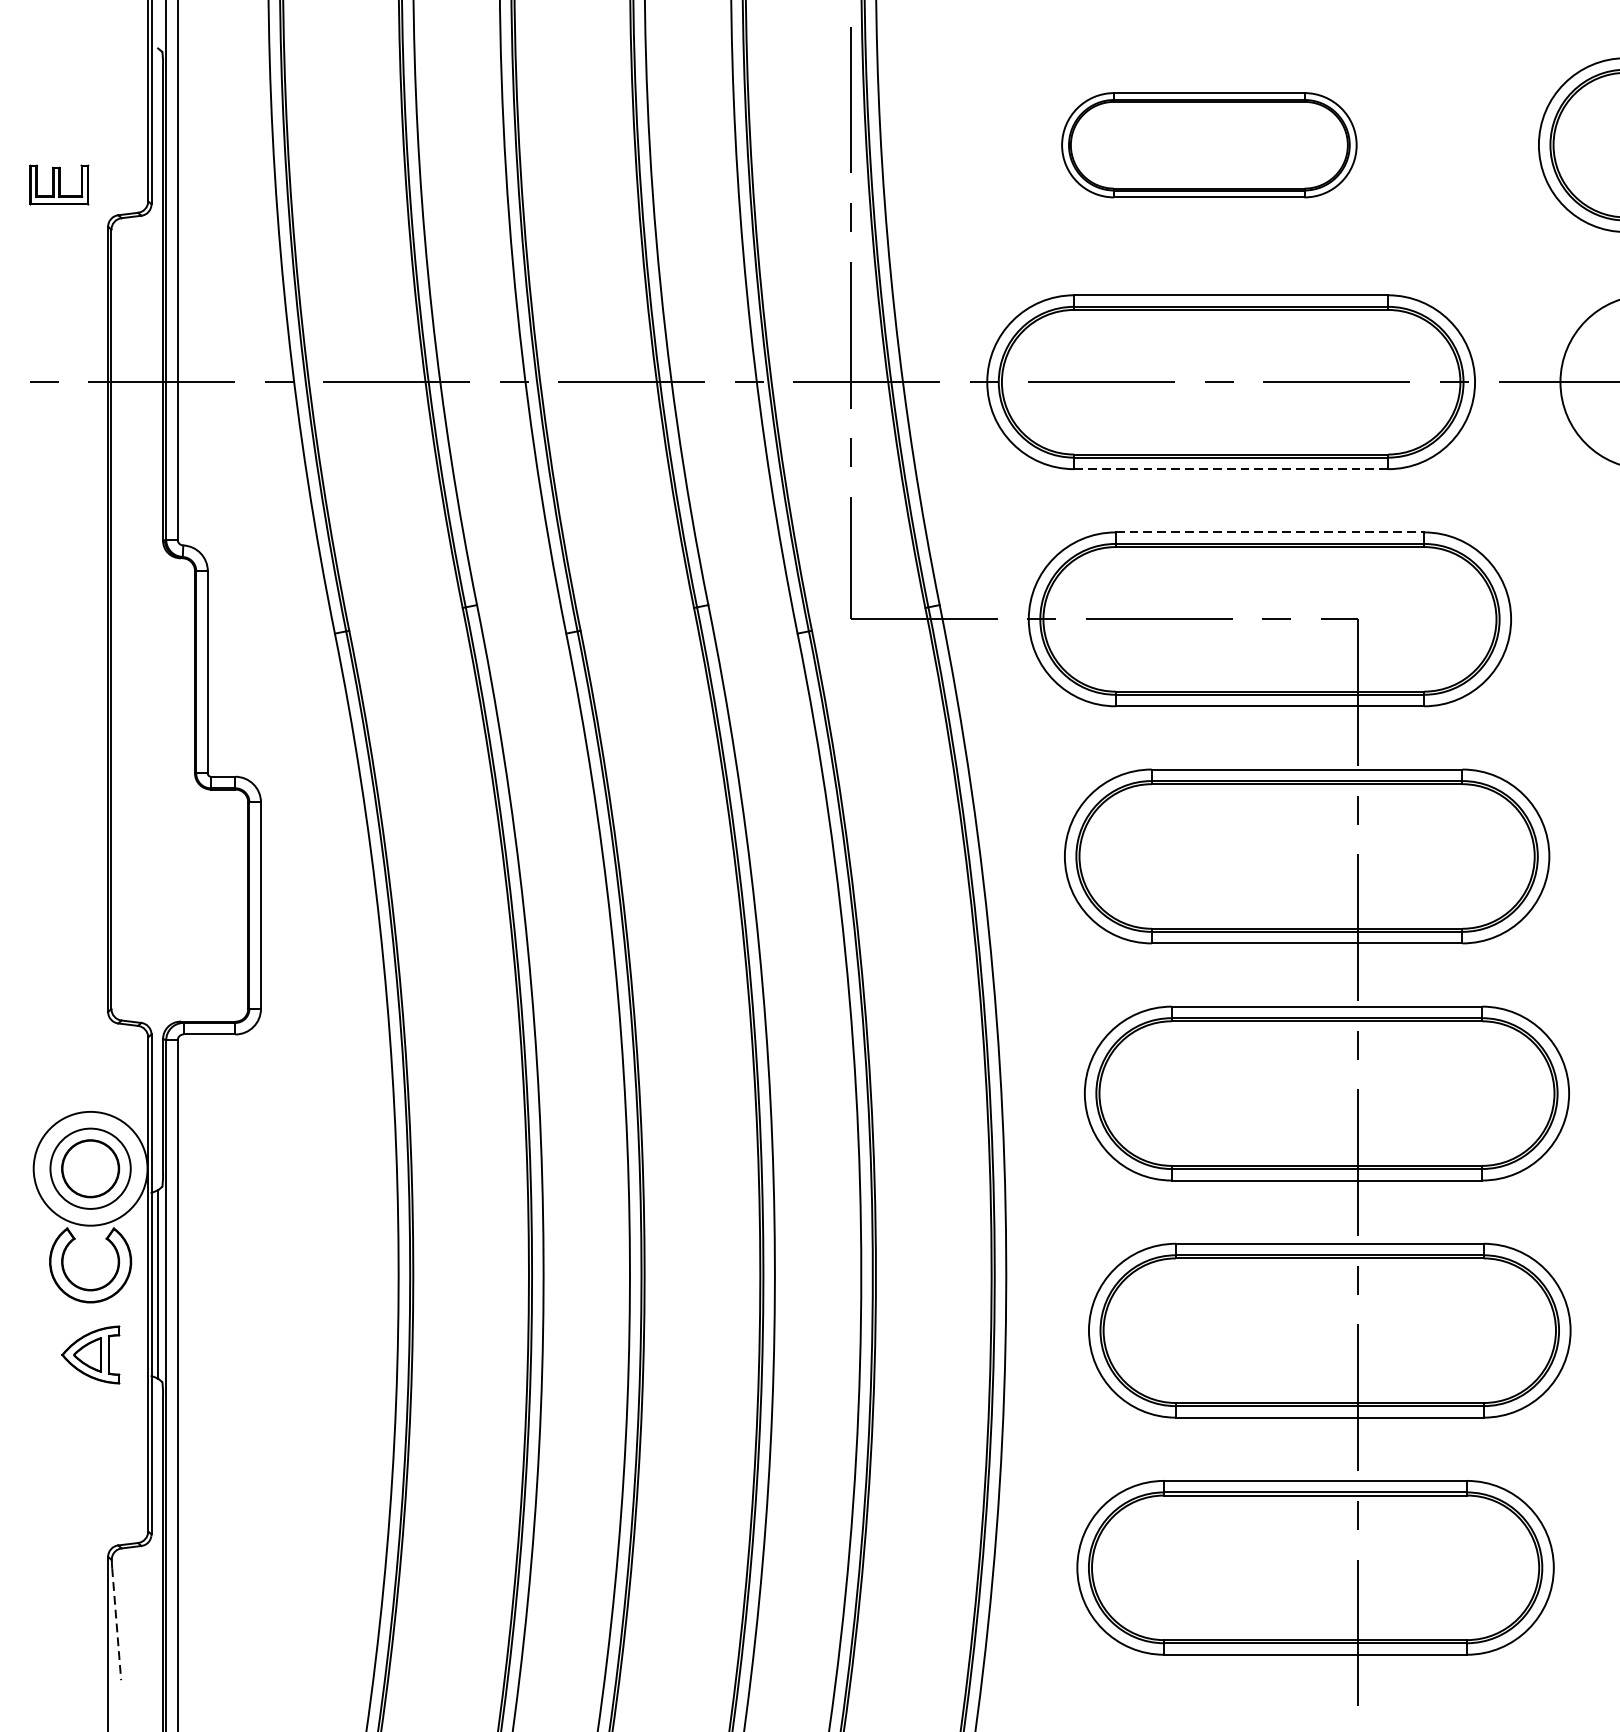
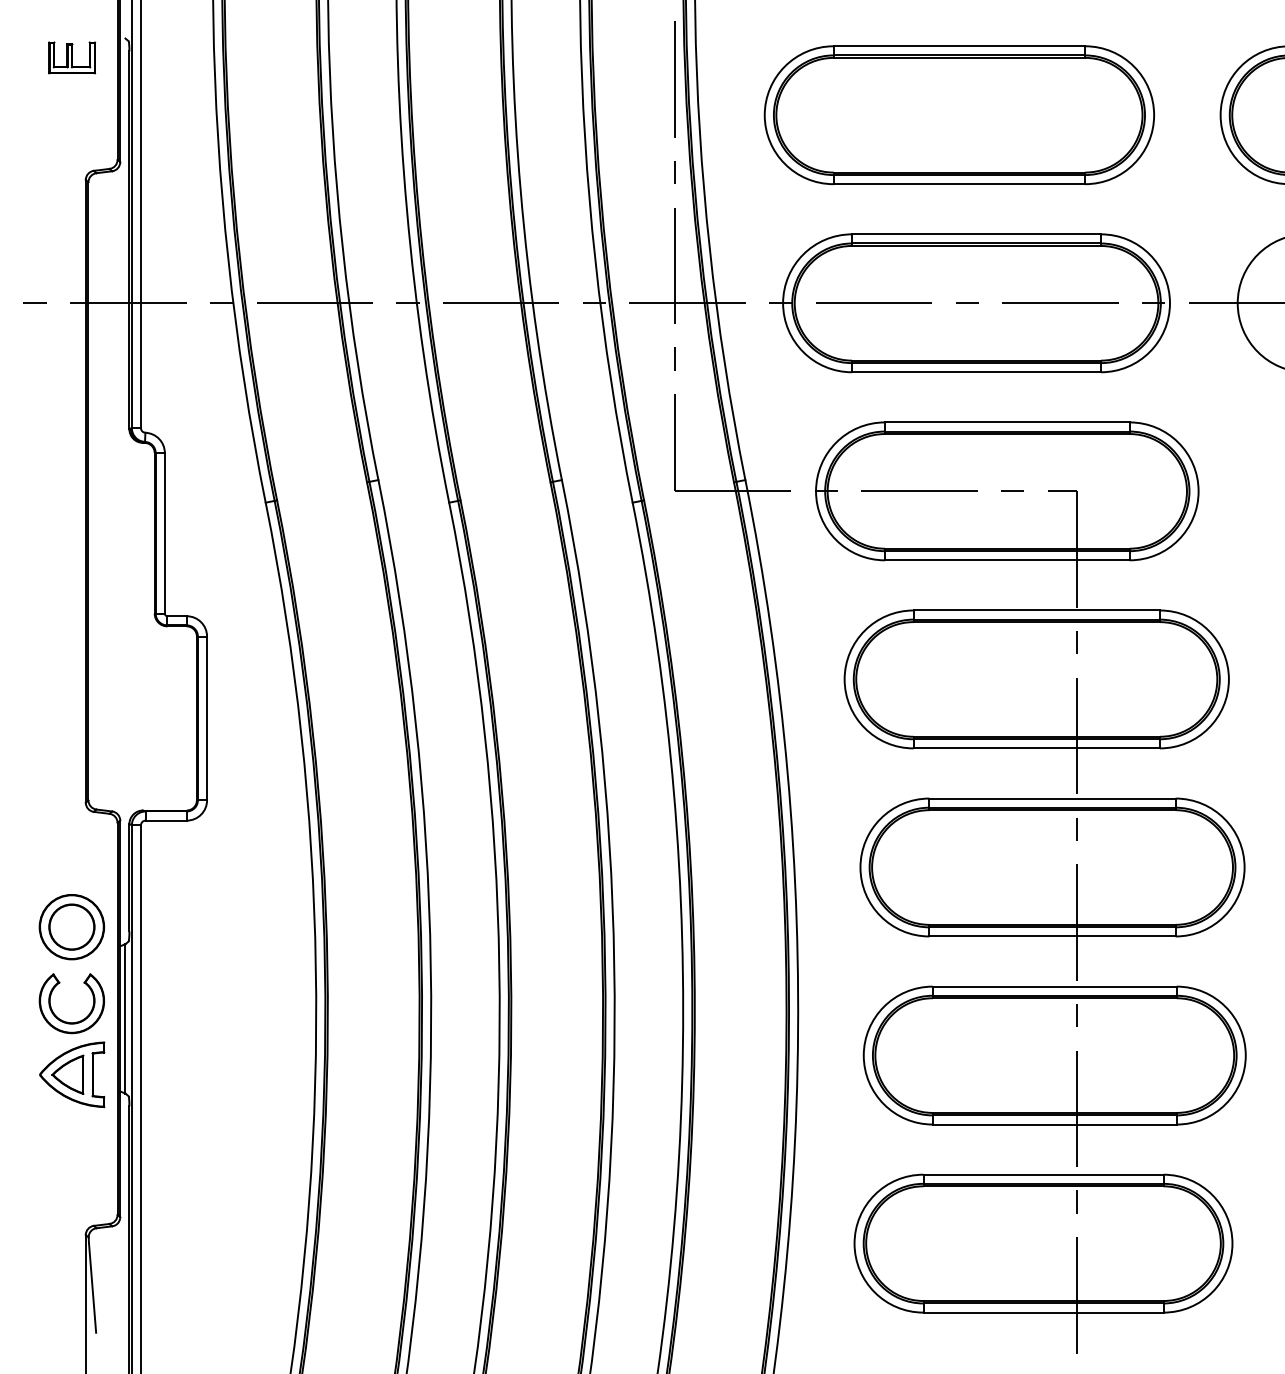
part: (1208, 145) -> (958, 115), size x1.67
part: (59, 184) -> (72, 57), moved
line: (1231, 469) -> (976, 372), dashed -> solid
line: (1270, 532) -> (1007, 422), dashed -> solid
circle: (90, 1167) -> (71, 926), size x0.71
part: (91, 1354) -> (72, 1074), size x1.43
line: (116, 1624) -> (92, 1288), dashed -> solid

